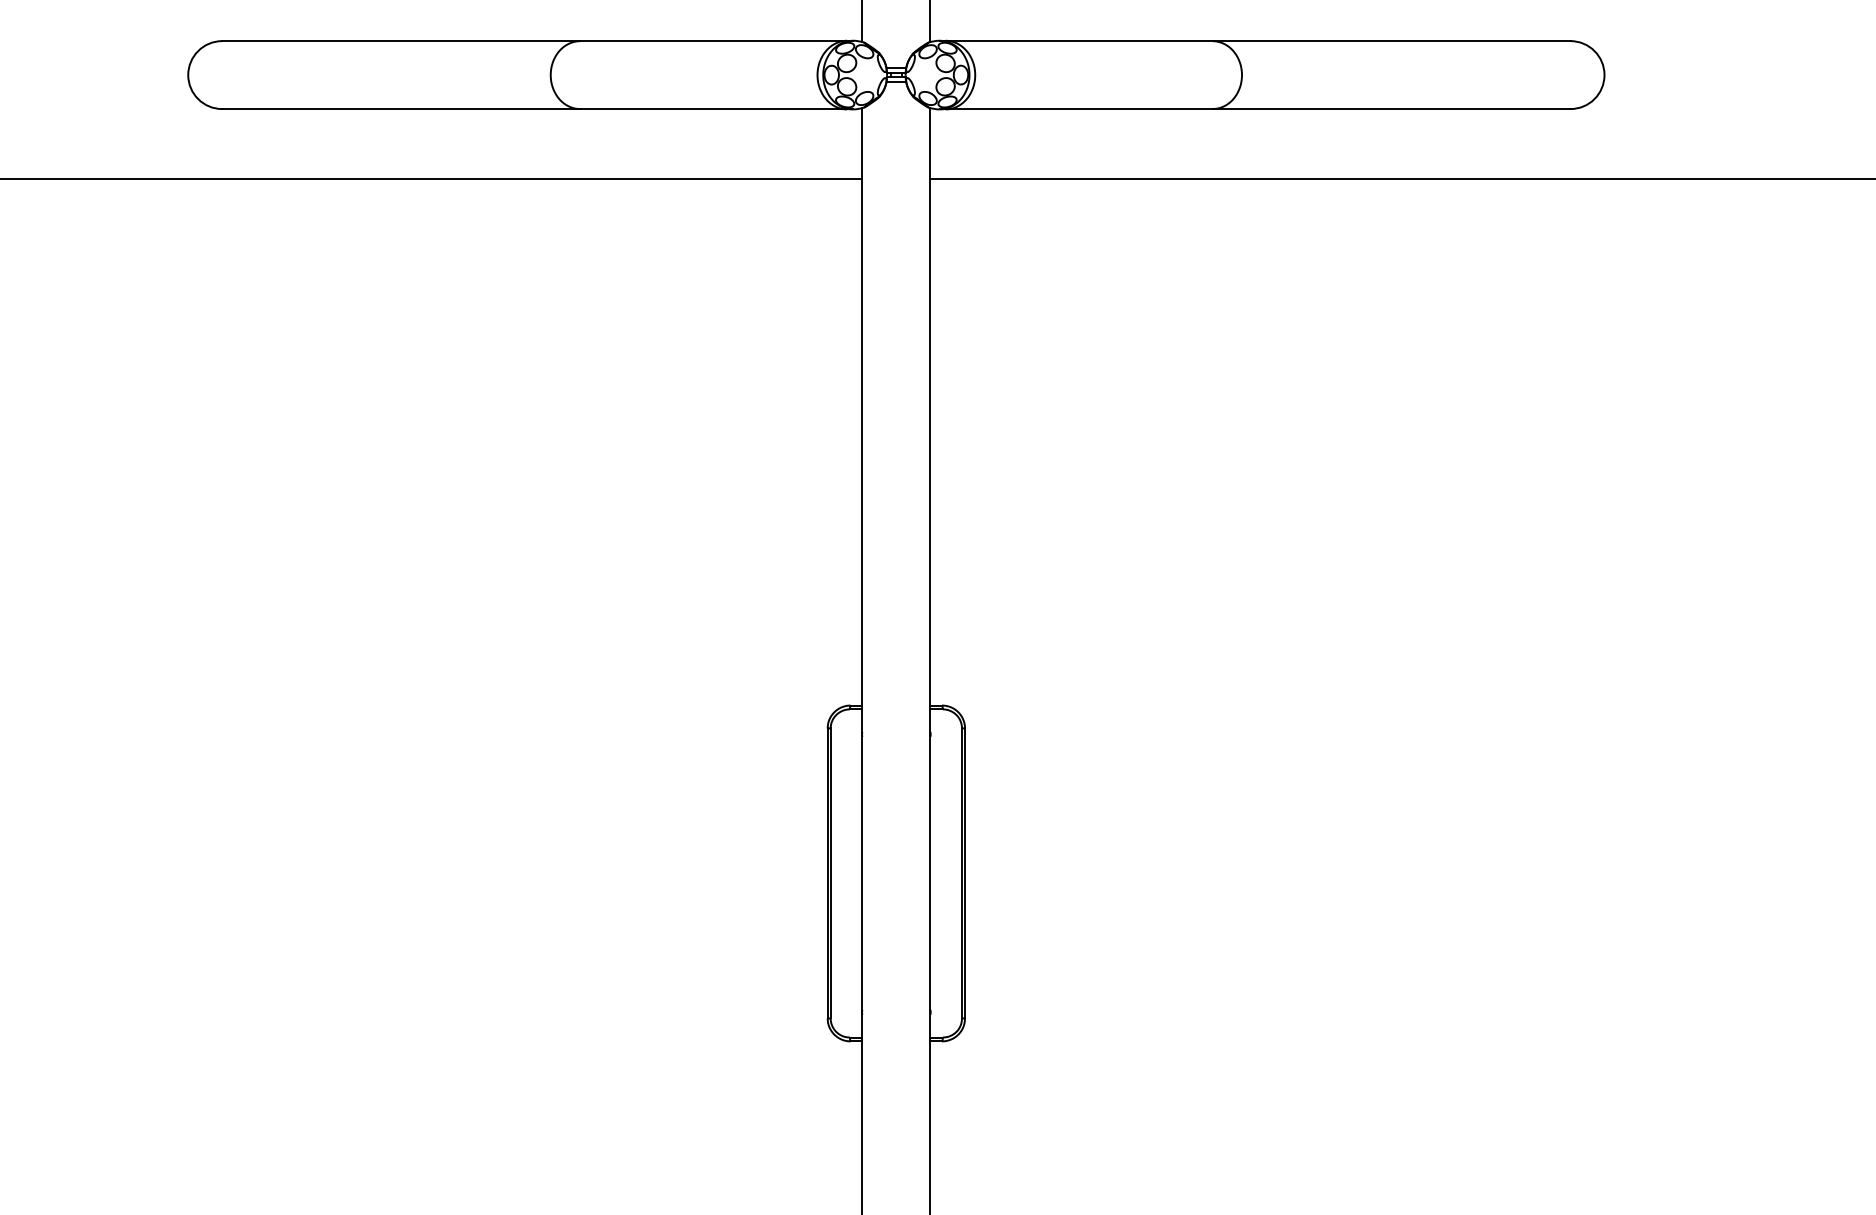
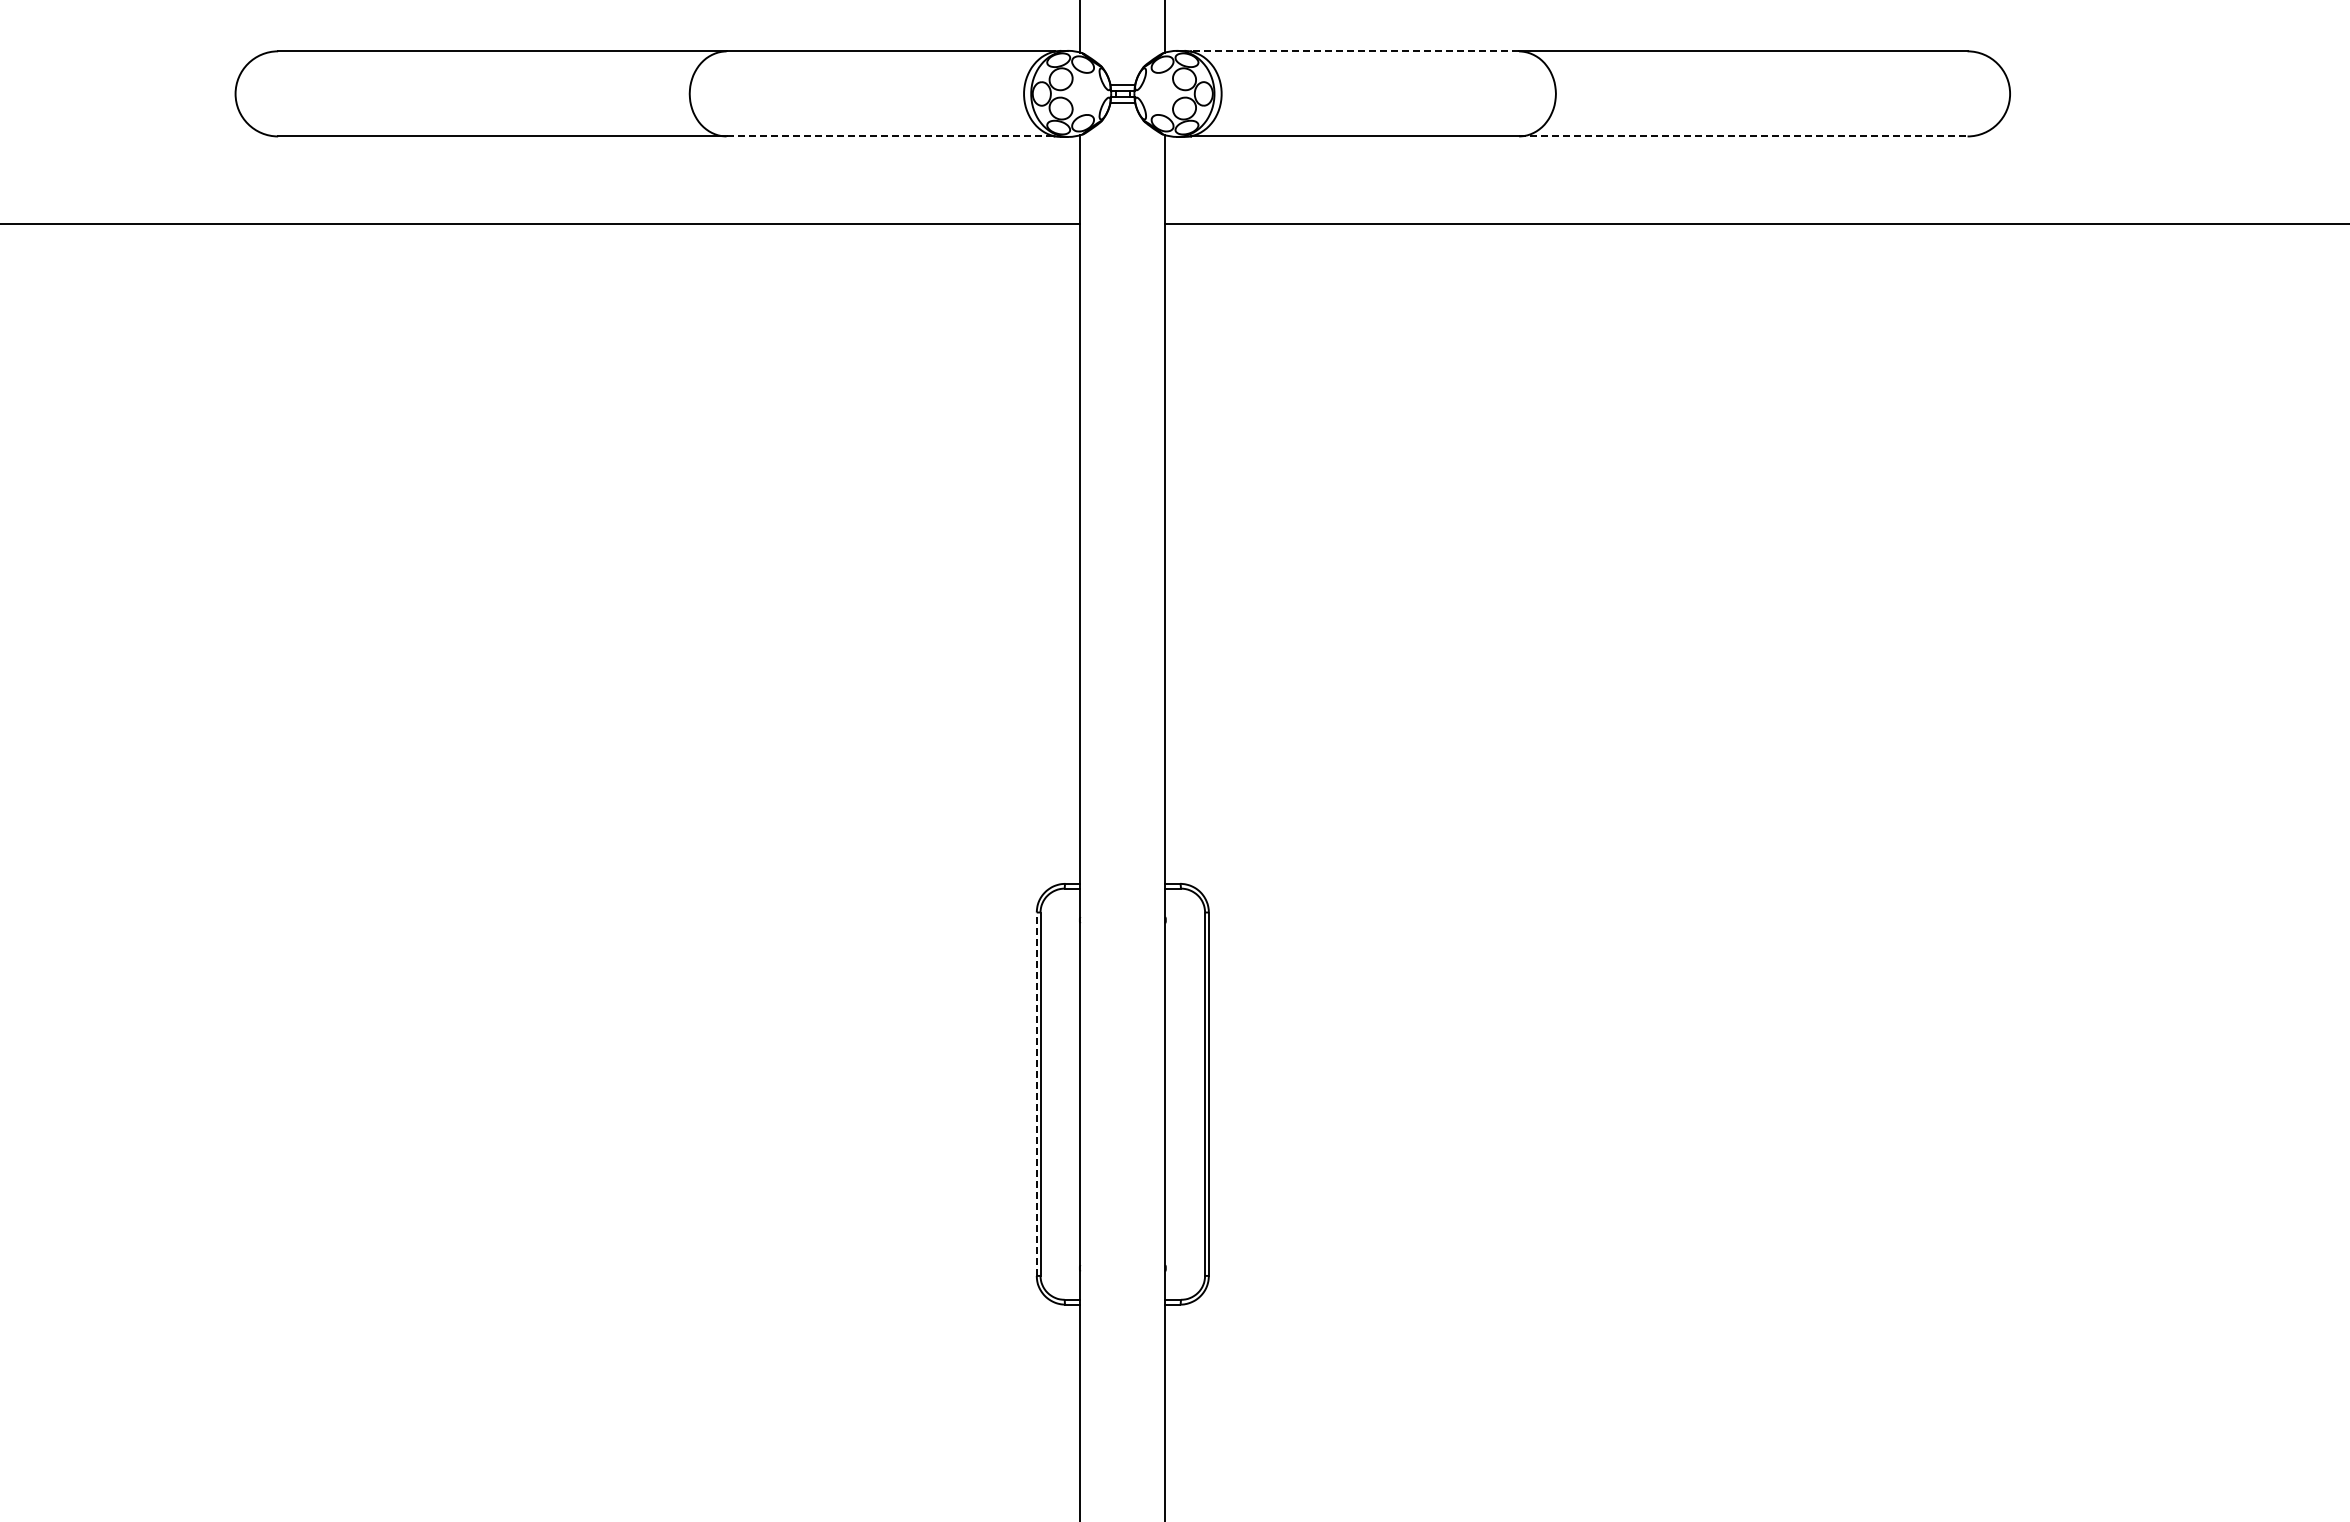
line: (1081, 41) -> (1354, 51), solid -> dashed
line: (711, 109) -> (891, 136), solid -> dashed
line: (1391, 109) -> (1743, 136), solid -> dashed
line: (827, 873) -> (1036, 1094), solid -> dashed

